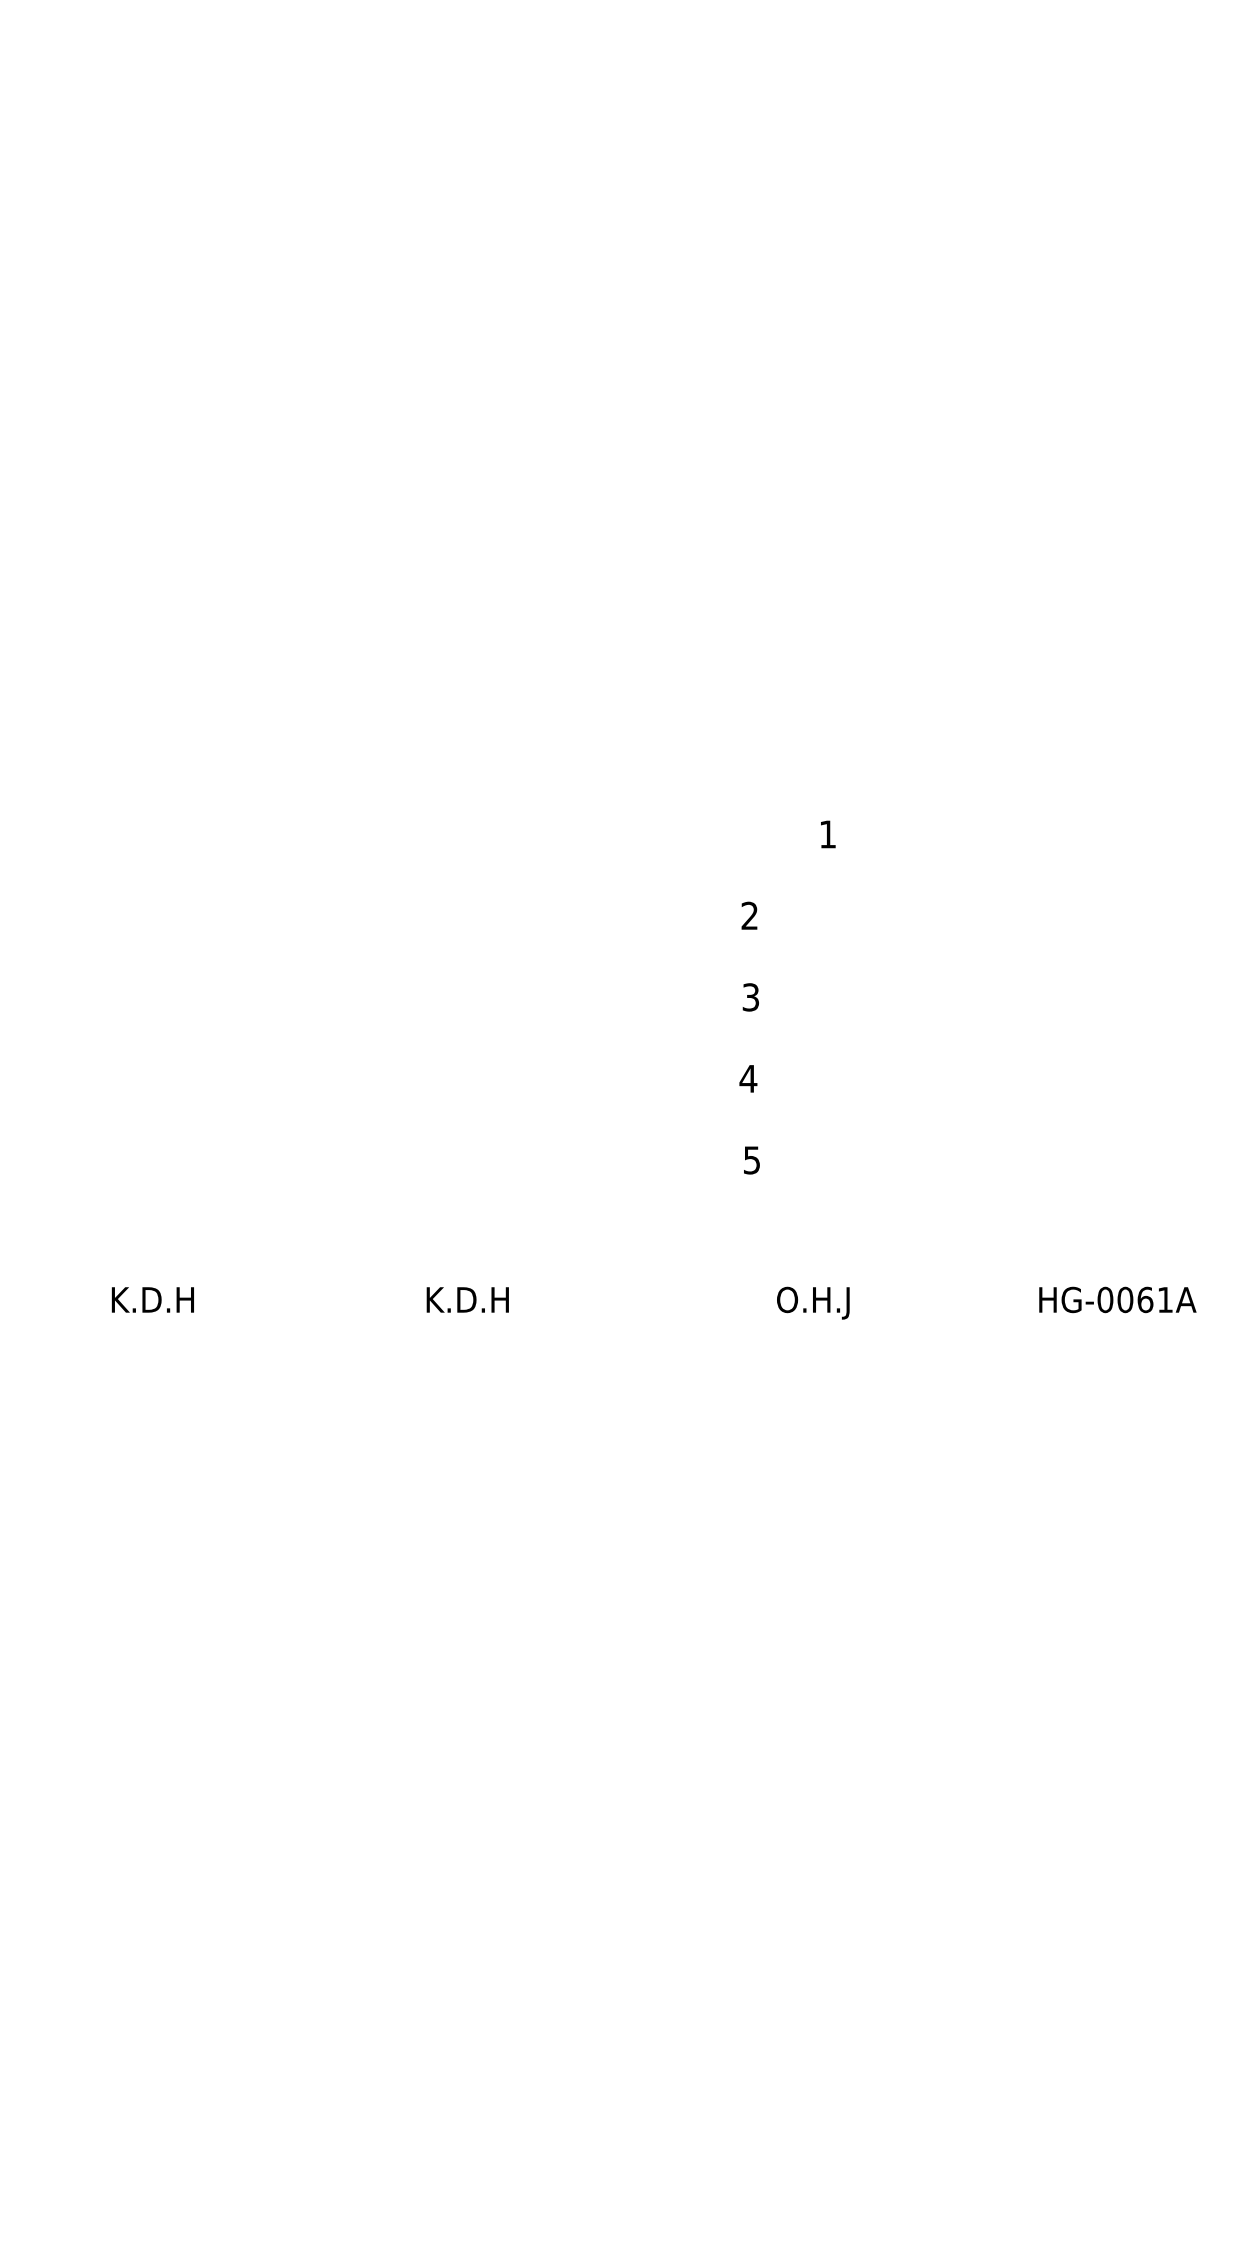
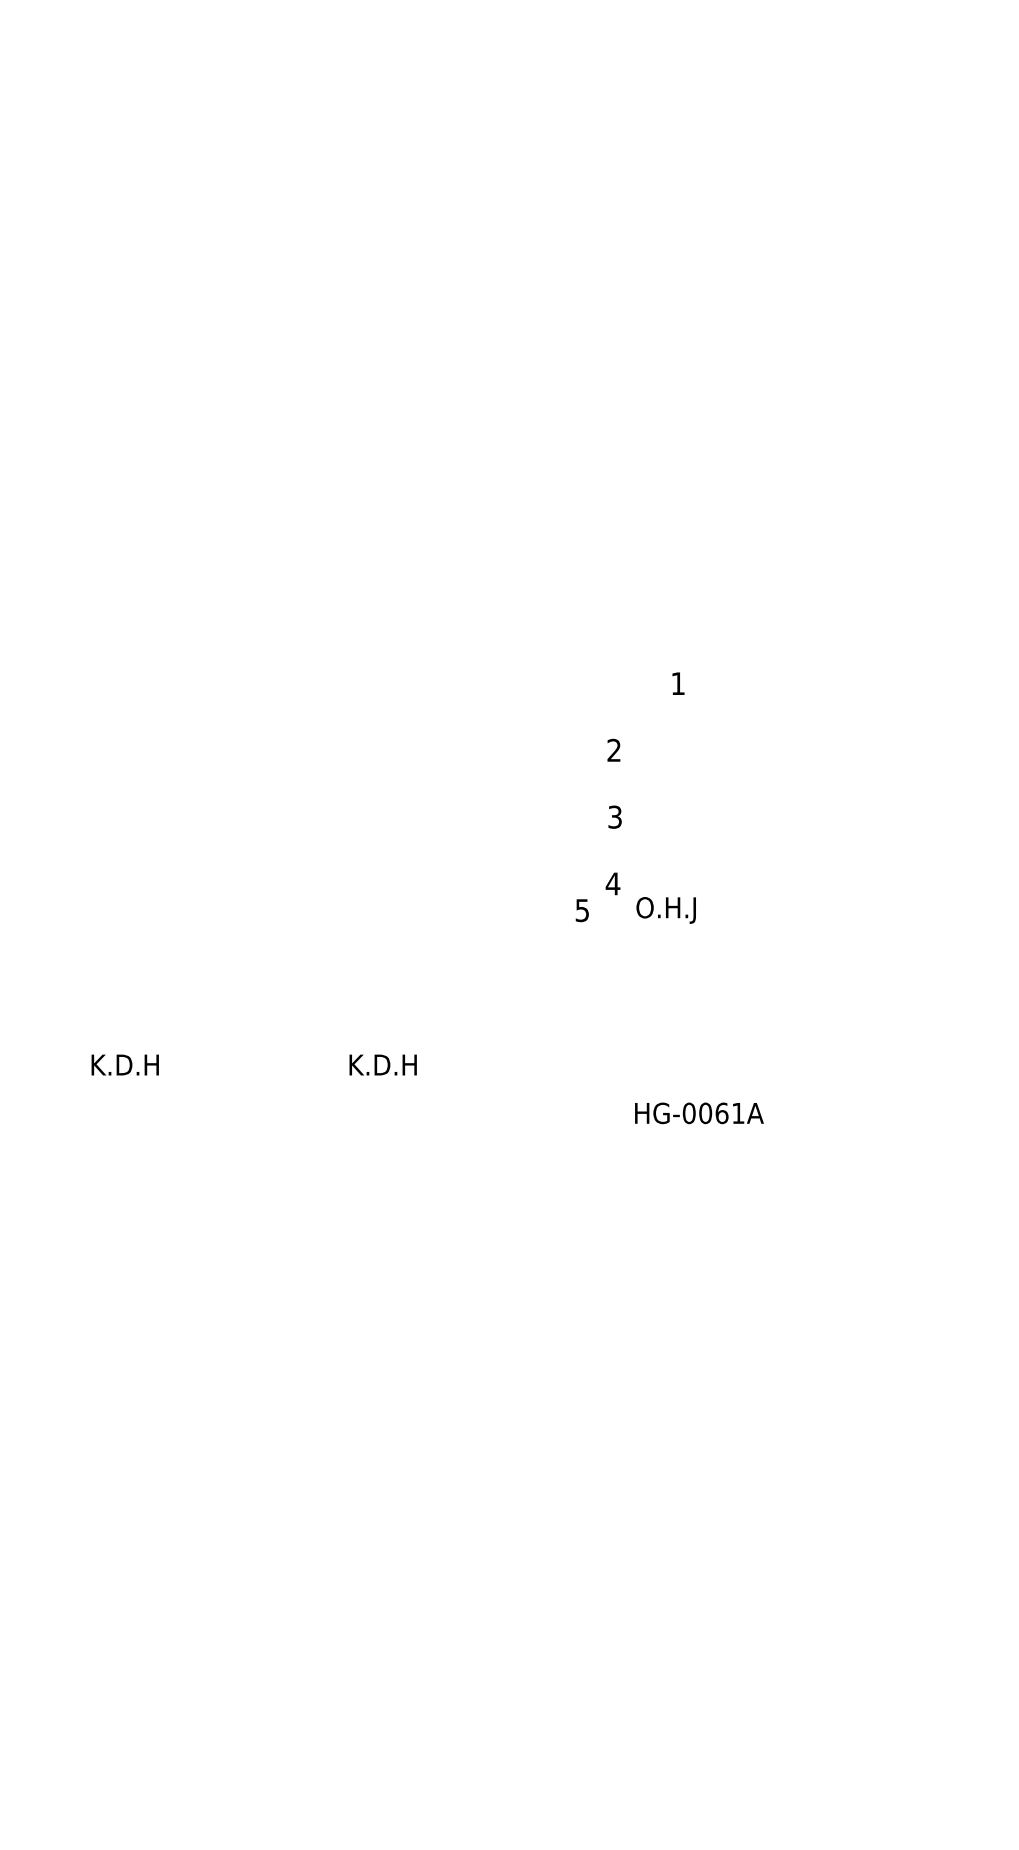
text: (751, 1160) -> (581, 910), moved
text: (1117, 1299) -> (699, 1113), moved
text: (813, 1302) -> (666, 909), moved

